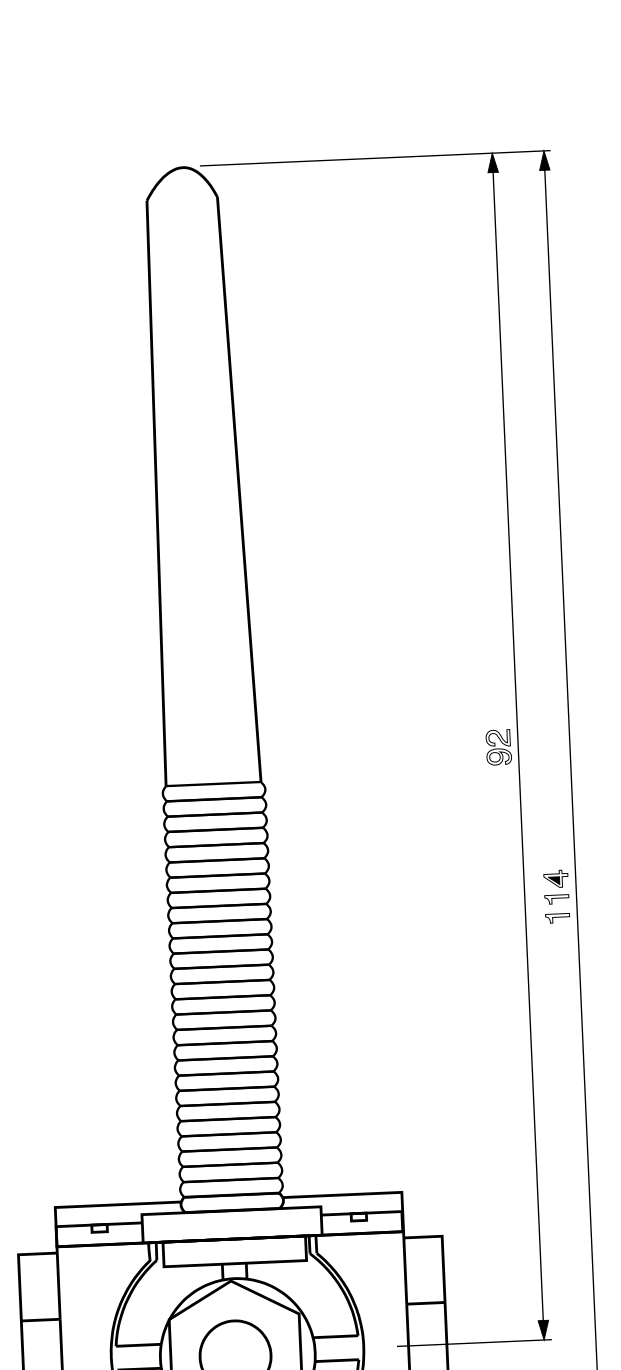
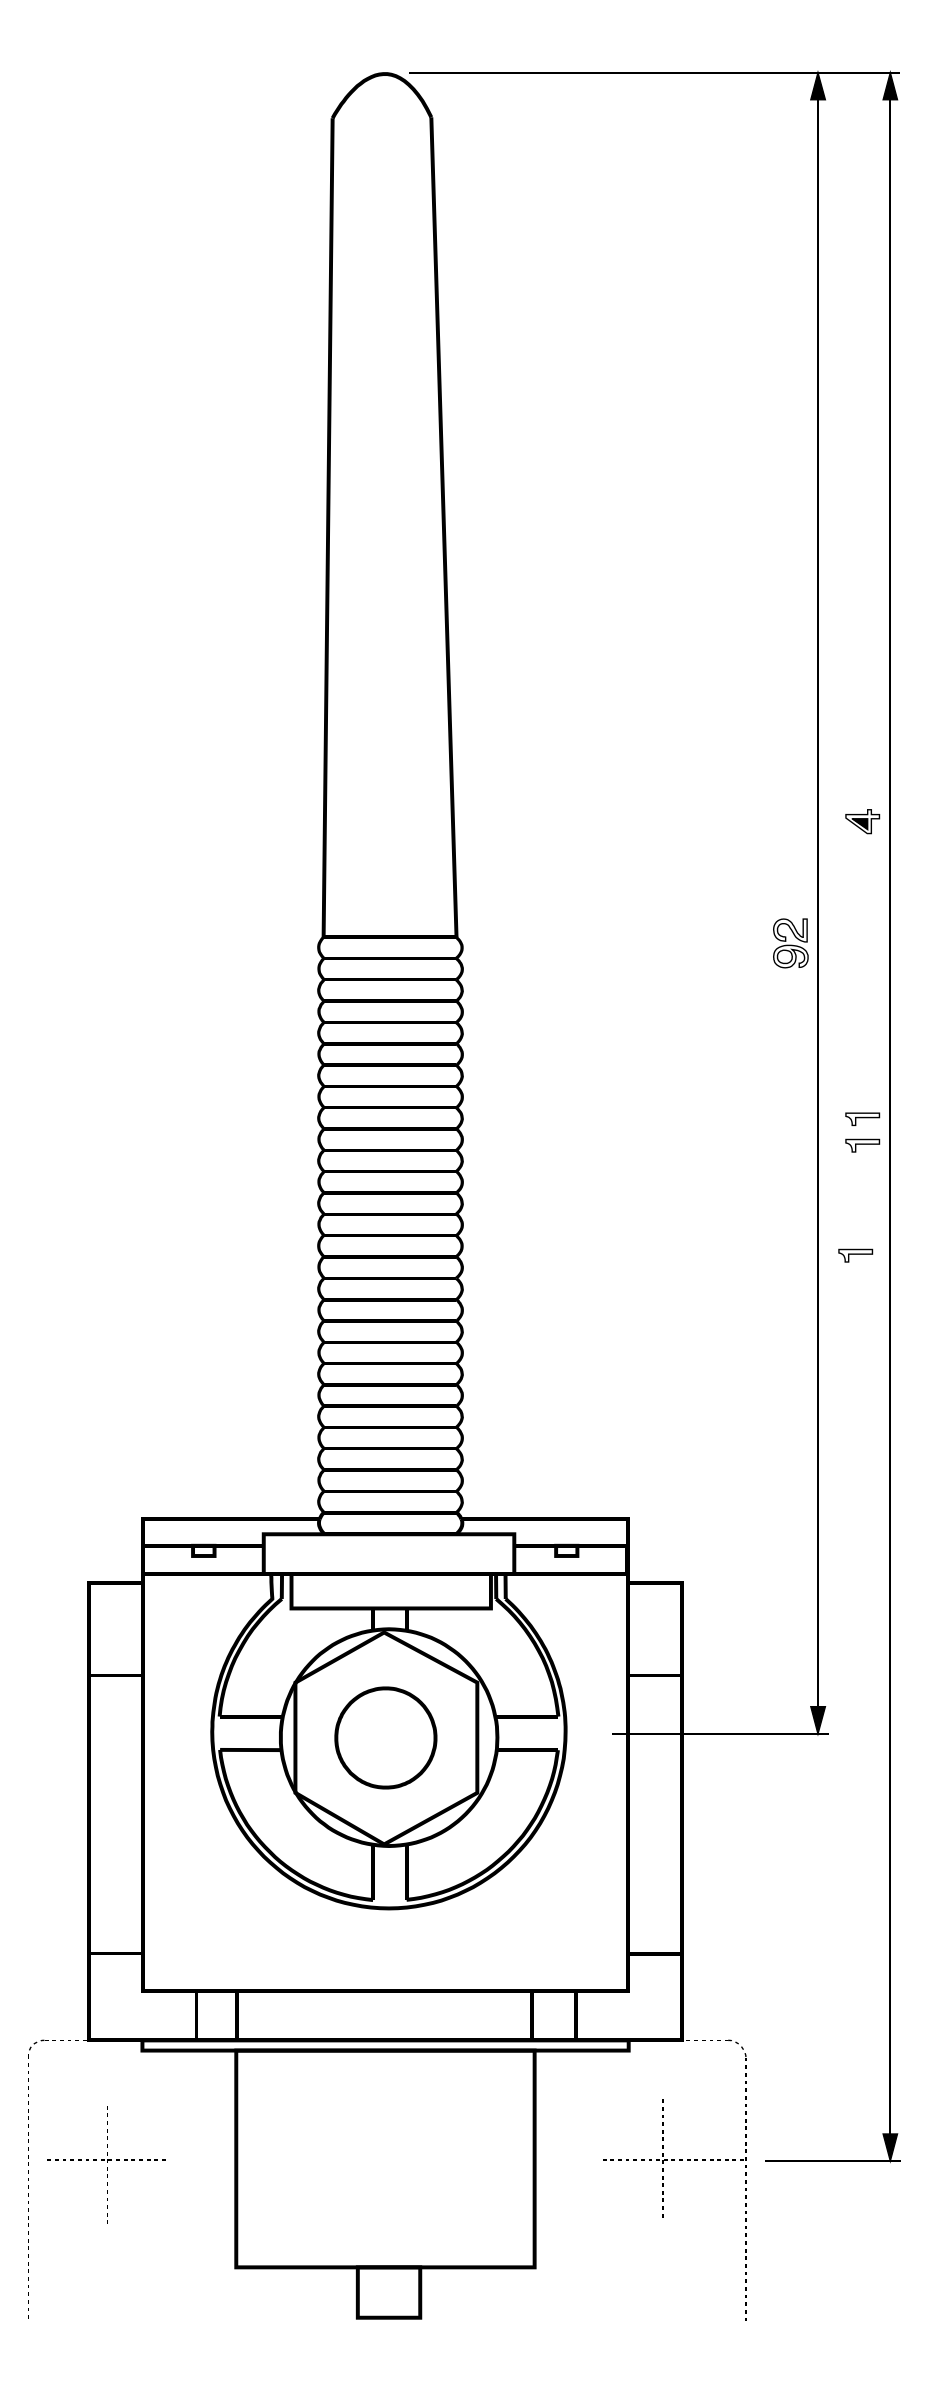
part: (498, 747) -> (790, 943), moved
part: (555, 878) -> (862, 821), moved
part: (555, 997) -> (855, 1255), added

